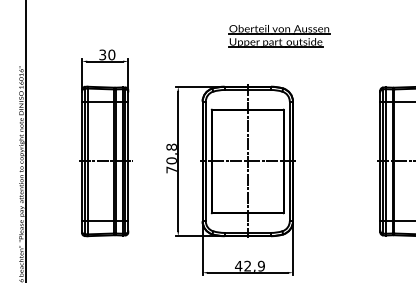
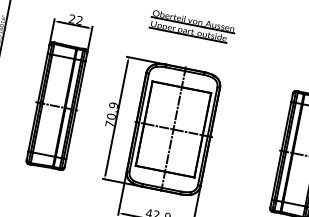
part: (279, 36) -> (192, 27), moved
text: (107, 54) -> (76, 19), 30 -> 22
text: (171, 146) -> (113, 104), 70,8 -> 70,9

